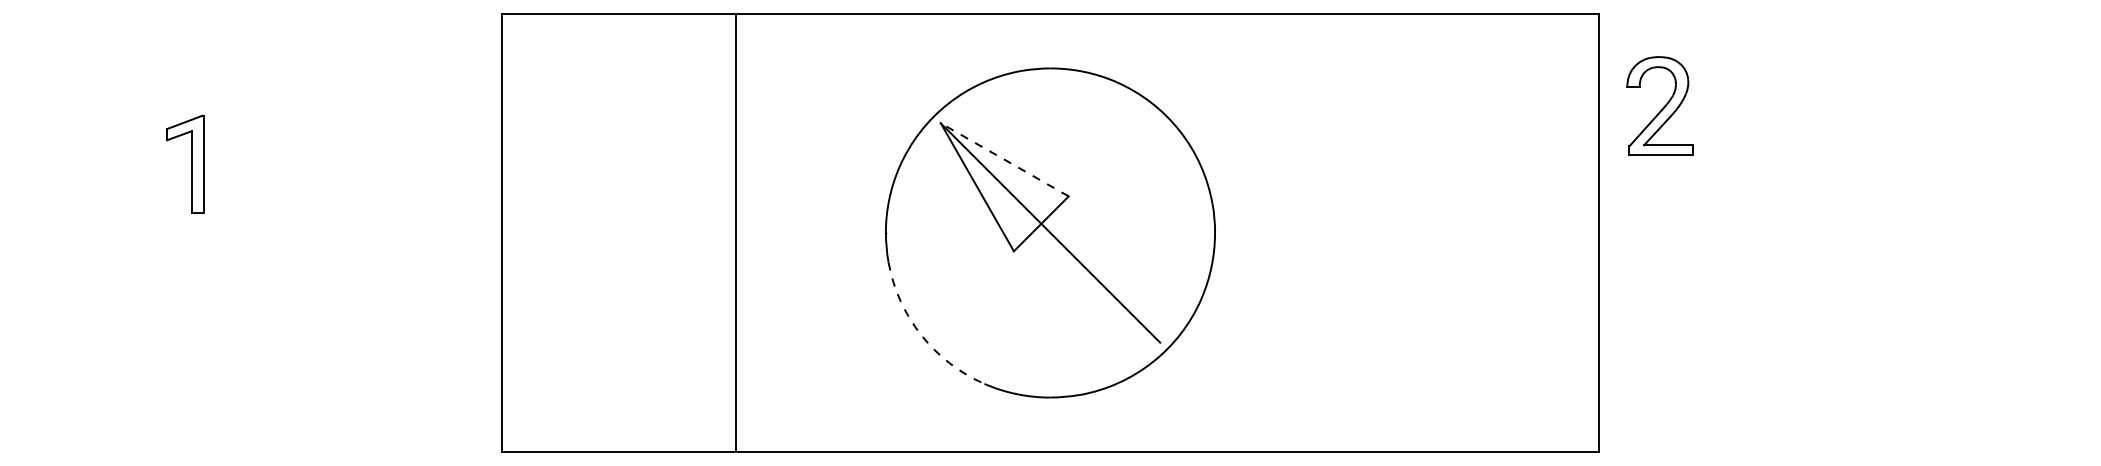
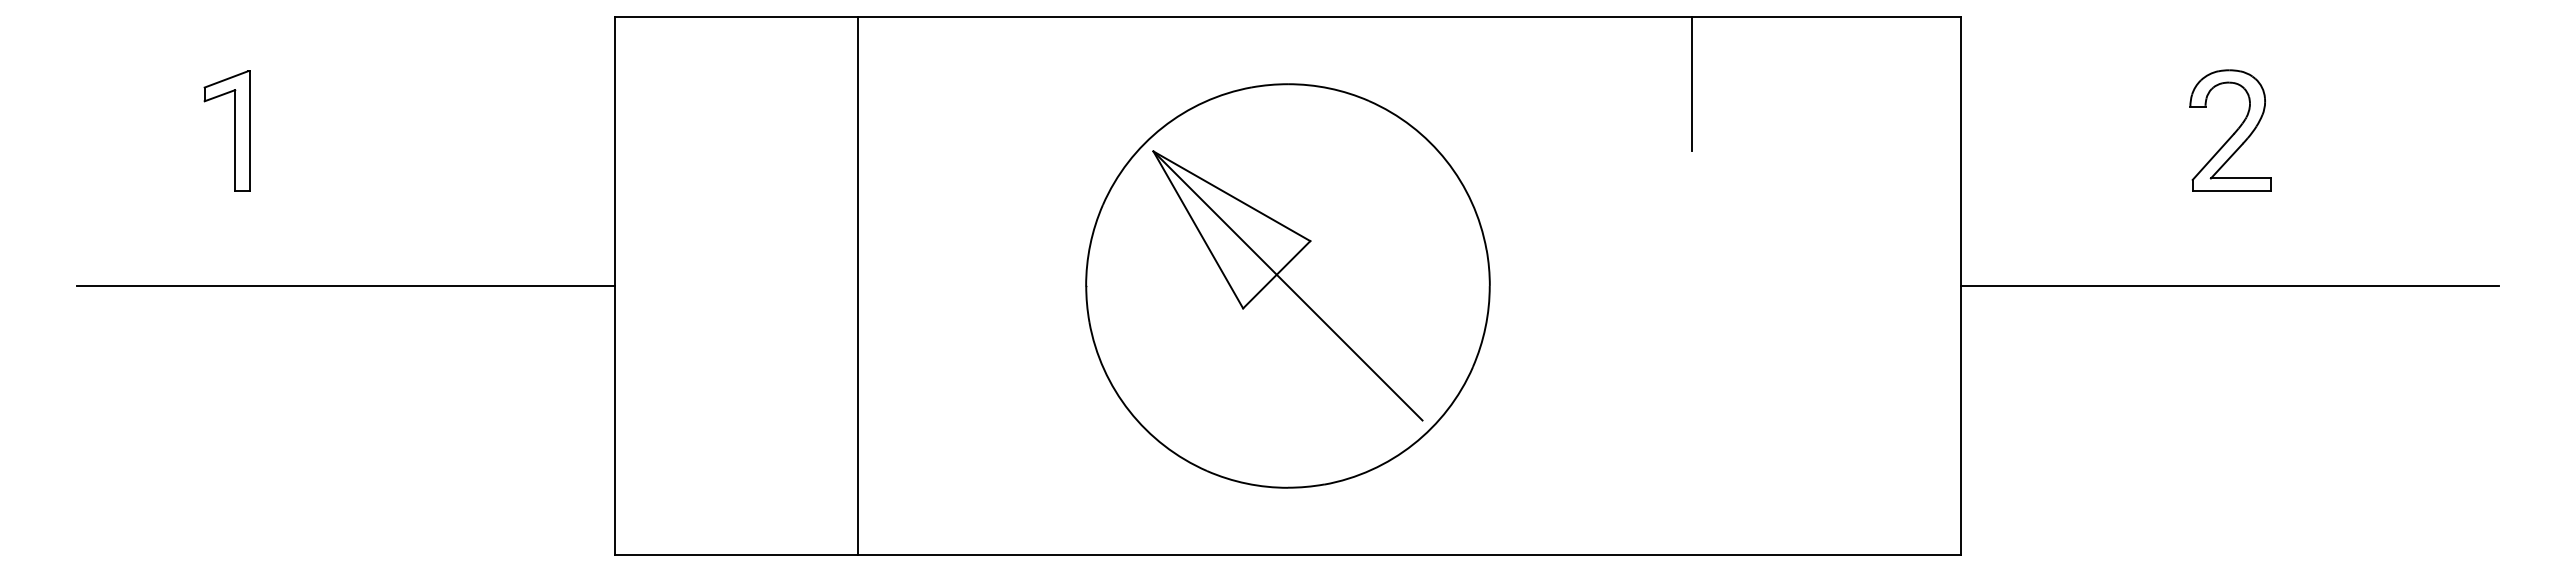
line: (1379, 67) -> (1691, 83), added
part: (1660, 106) -> (2230, 130), moved
line: (1004, 160) -> (1231, 196), dashed -> solid
part: (191, 164) -> (234, 130), moved
line: (282, 232) -> (346, 285), added
line: (736, 232) -> (857, 285), moved
line: (1818, 232) -> (2229, 285), added
arc: (921, 335) -> (1129, 411), dashed -> solid

